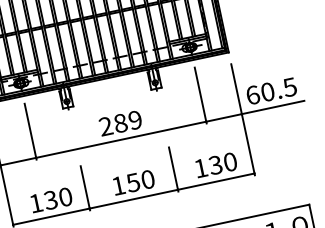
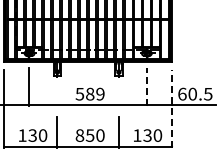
line: (200, 94) -> (147, 86), solid -> dashed
line: (243, 120) -> (172, 109), solid -> dashed
text: (105, 125) -> (79, 93), 289 -> 589
text: (117, 185) -> (79, 135), 150 -> 850

